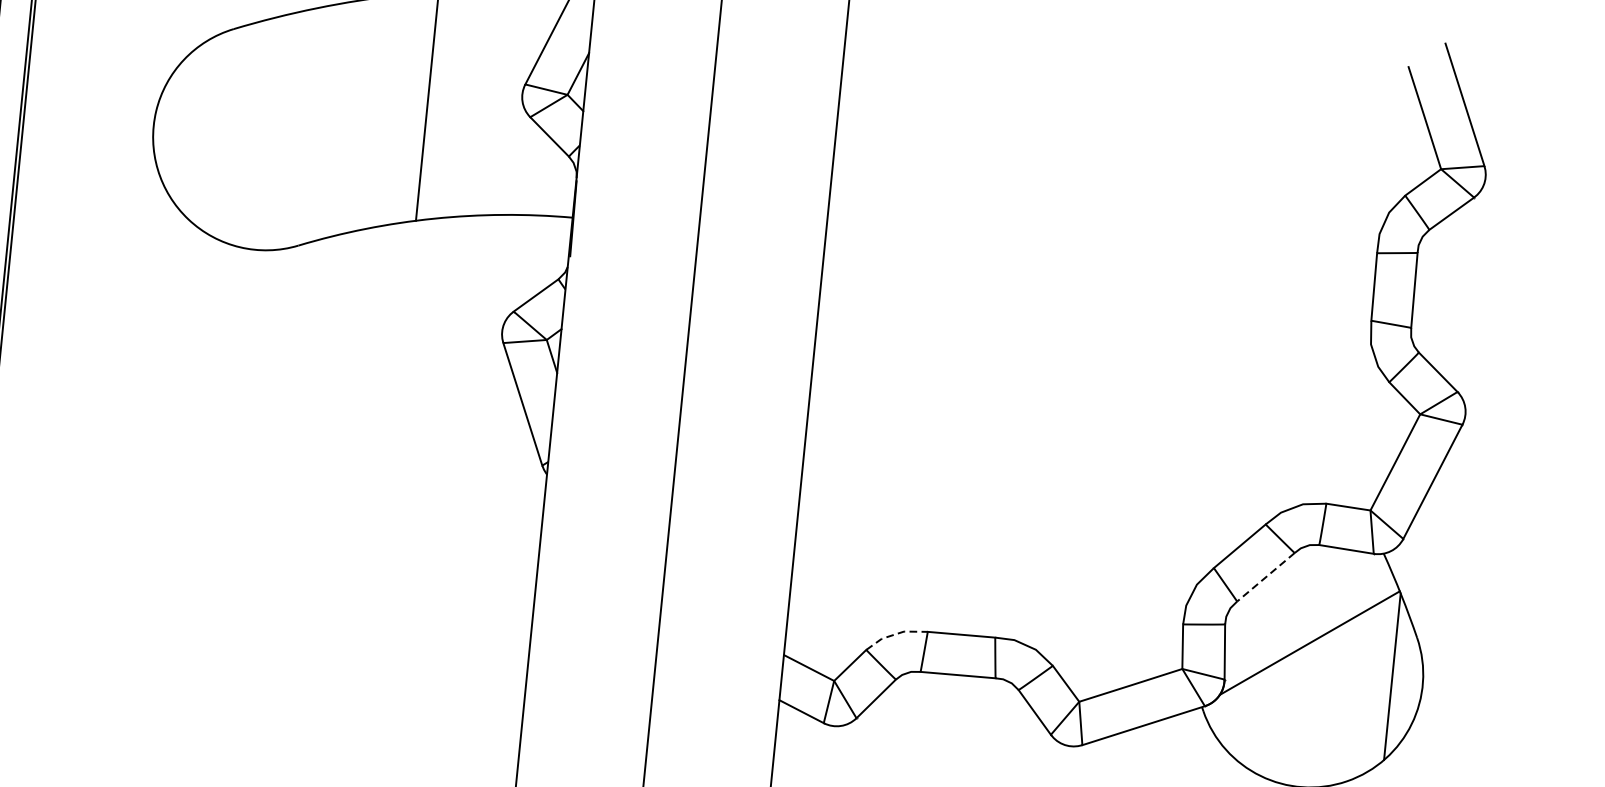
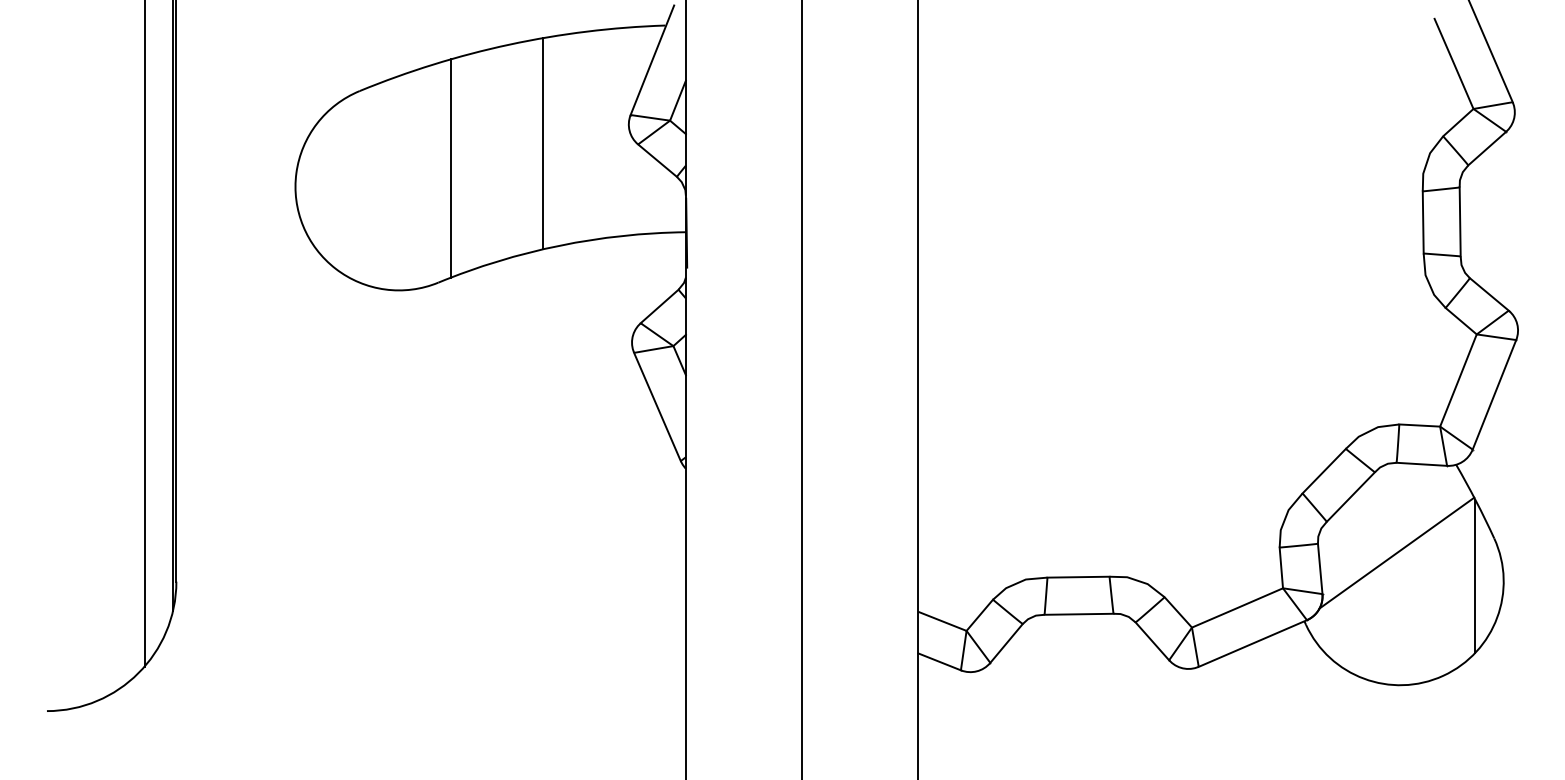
line: (325, 123) -> (451, 168), added
line: (1265, 577) -> (1350, 497), dashed -> solid
line: (894, 635) -> (1017, 583), dashed -> solid

